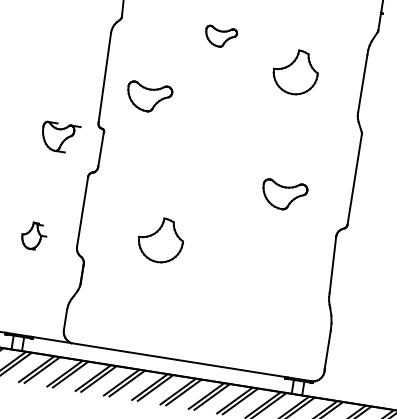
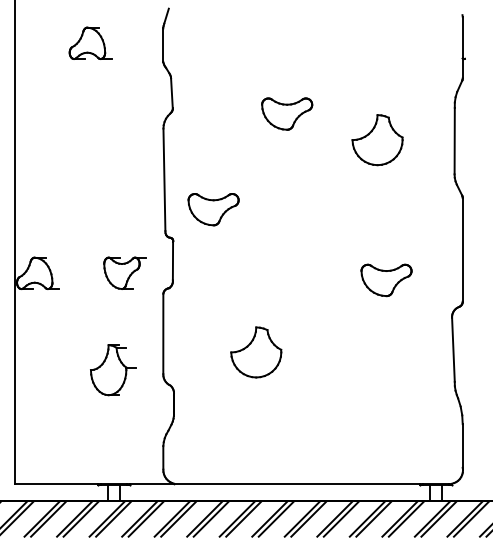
part: (221, 36) -> (287, 113), size x1.43
part: (149, 97) -> (213, 209), moved
part: (59, 136) -> (124, 272), moved
part: (34, 236) -> (113, 370), size x1.67

